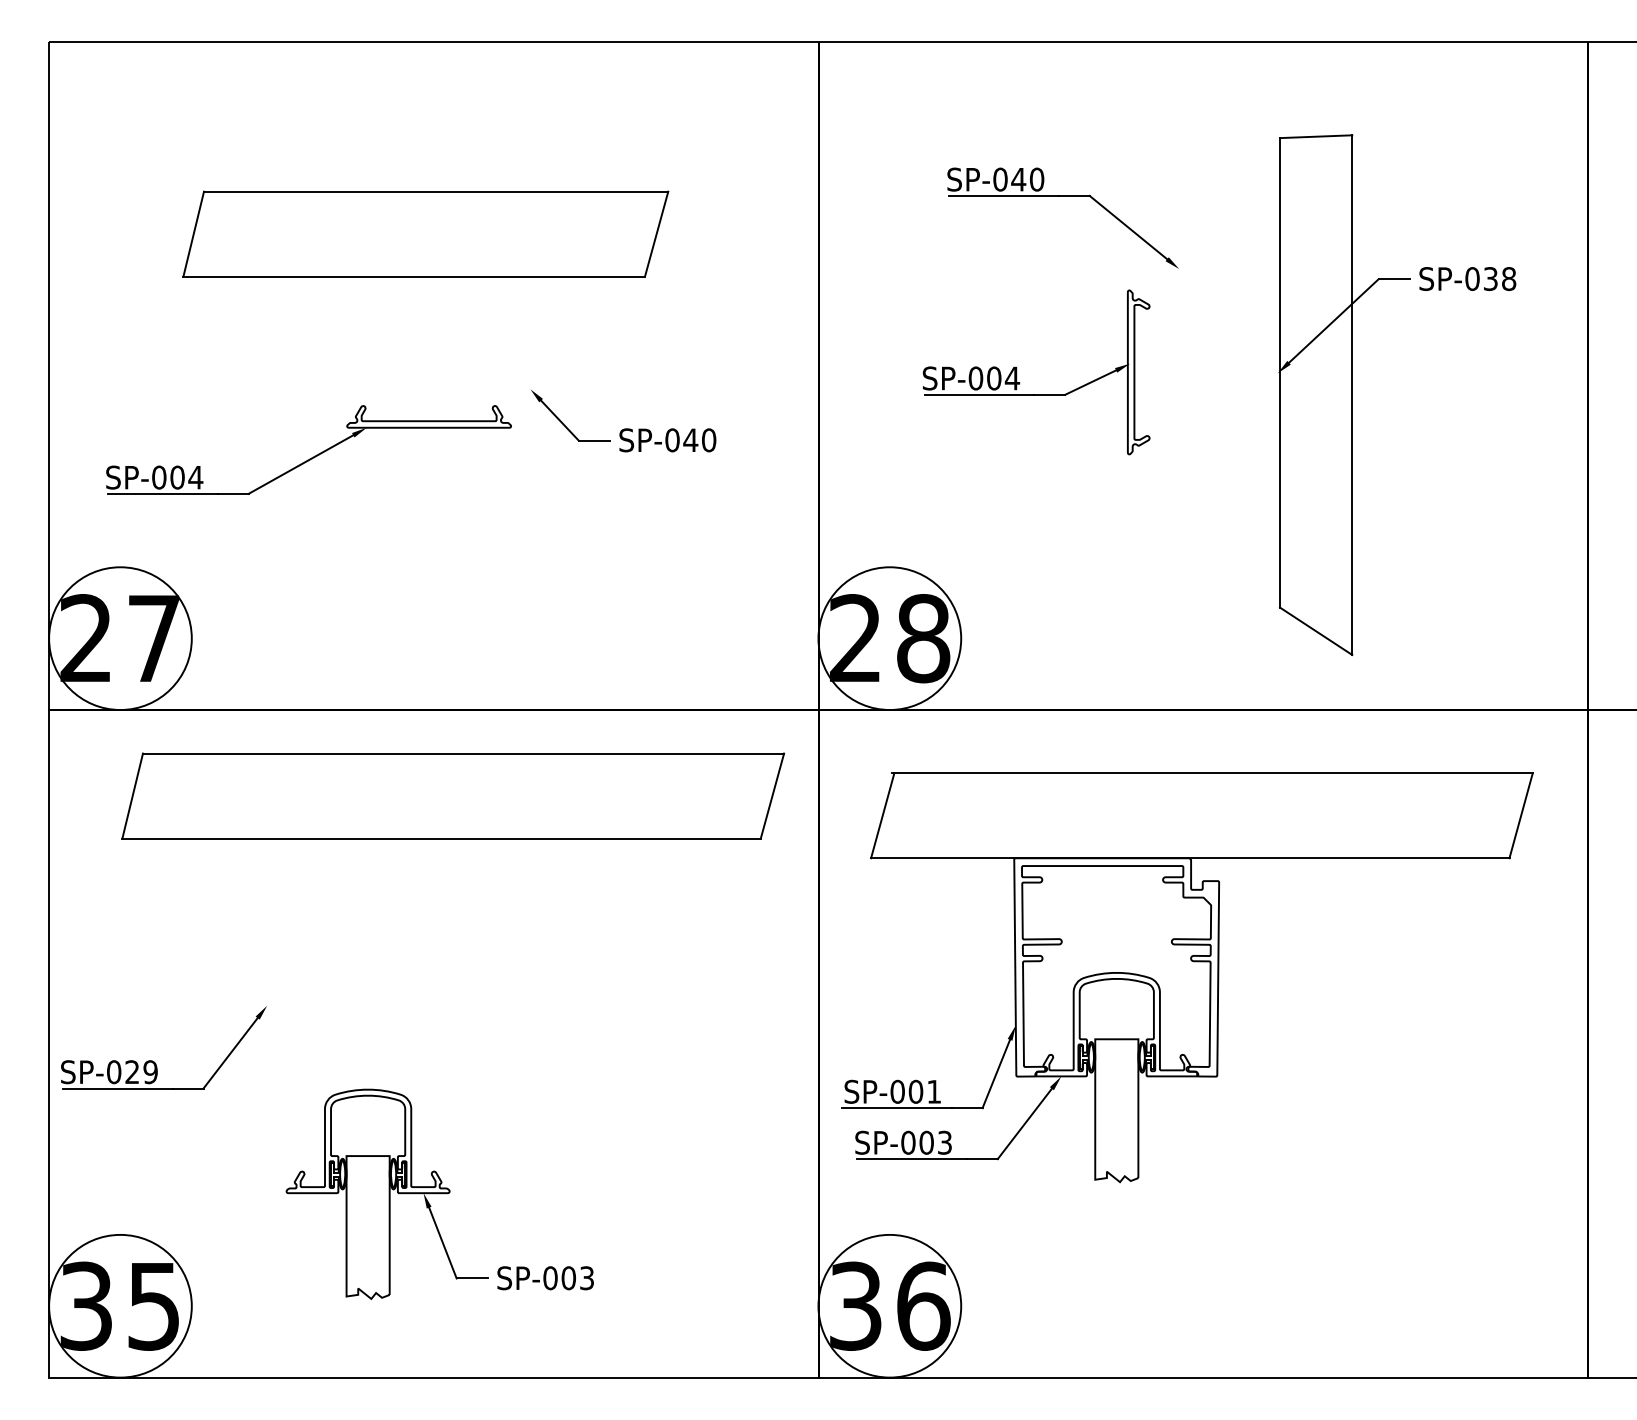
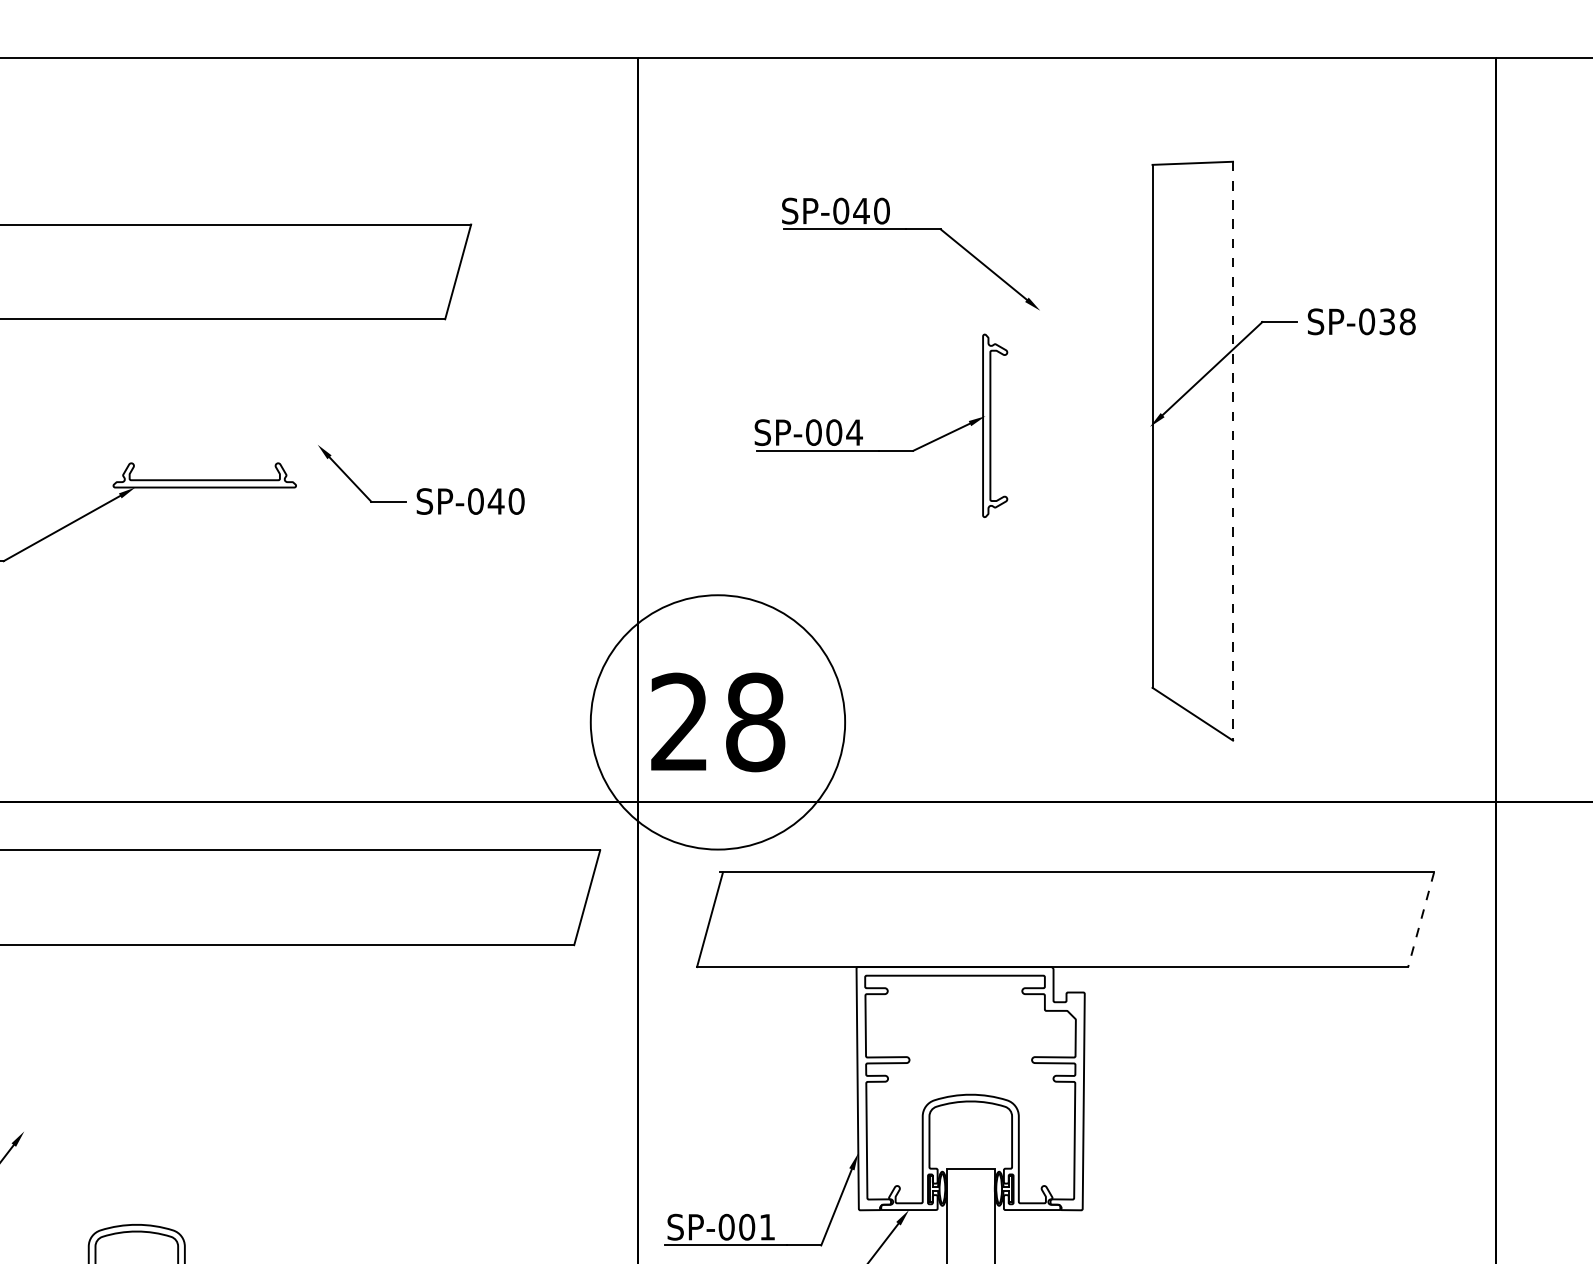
line: (1352, 395) -> (1233, 451), solid -> dashed
circle: (889, 638) -> (717, 722), size x1.6
line: (1521, 816) -> (1421, 920), solid -> dashed

